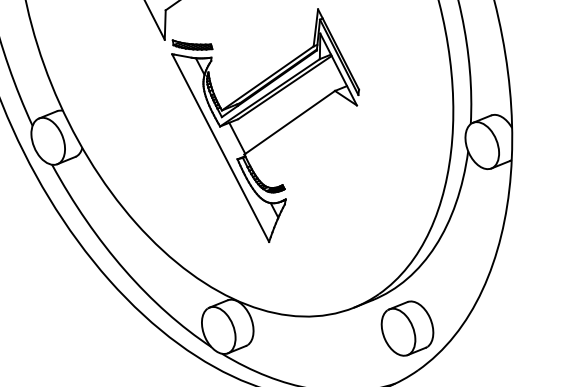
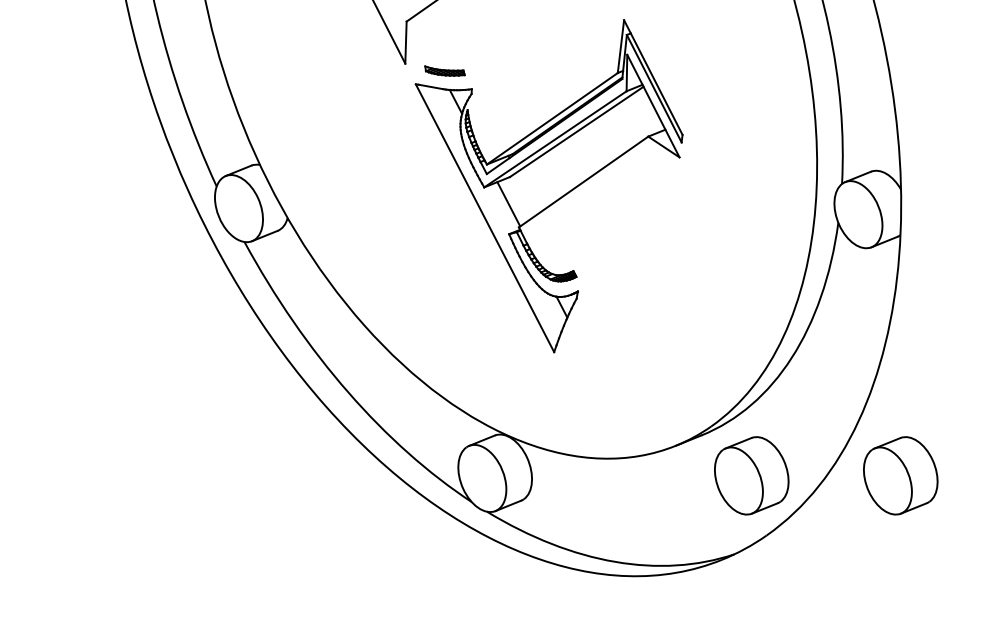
part: (192, 44) -> (444, 70), size x0.7
part: (511, 328) -> (900, 475), added

